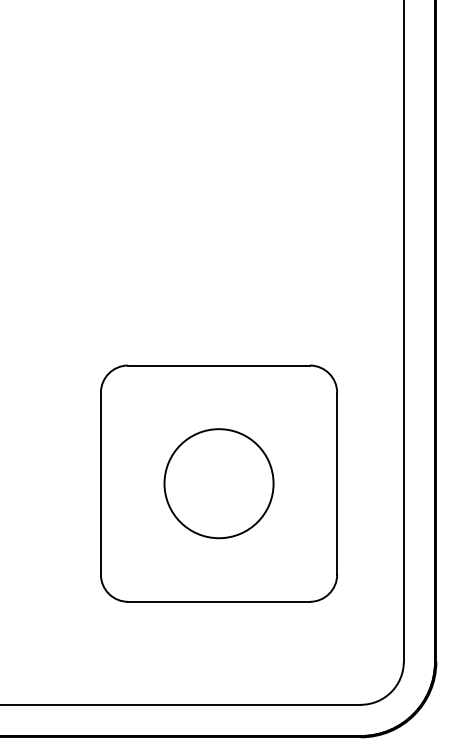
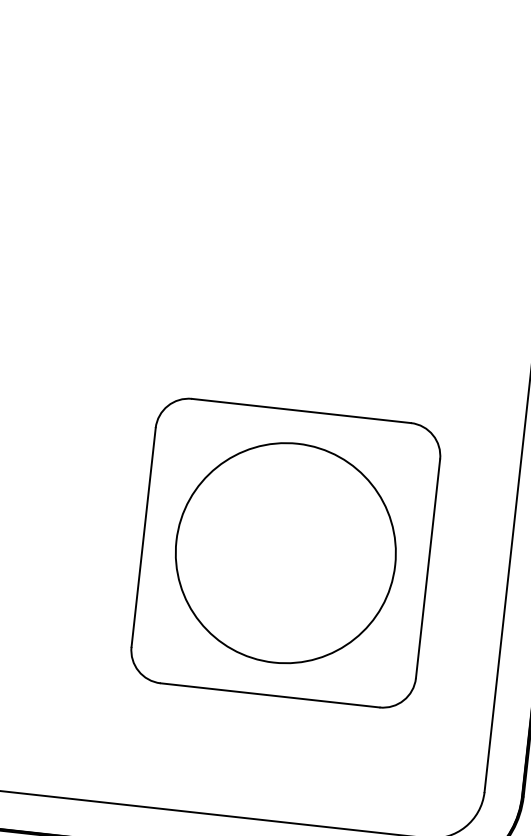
circle: (218, 483) -> (285, 552), size x1.67

